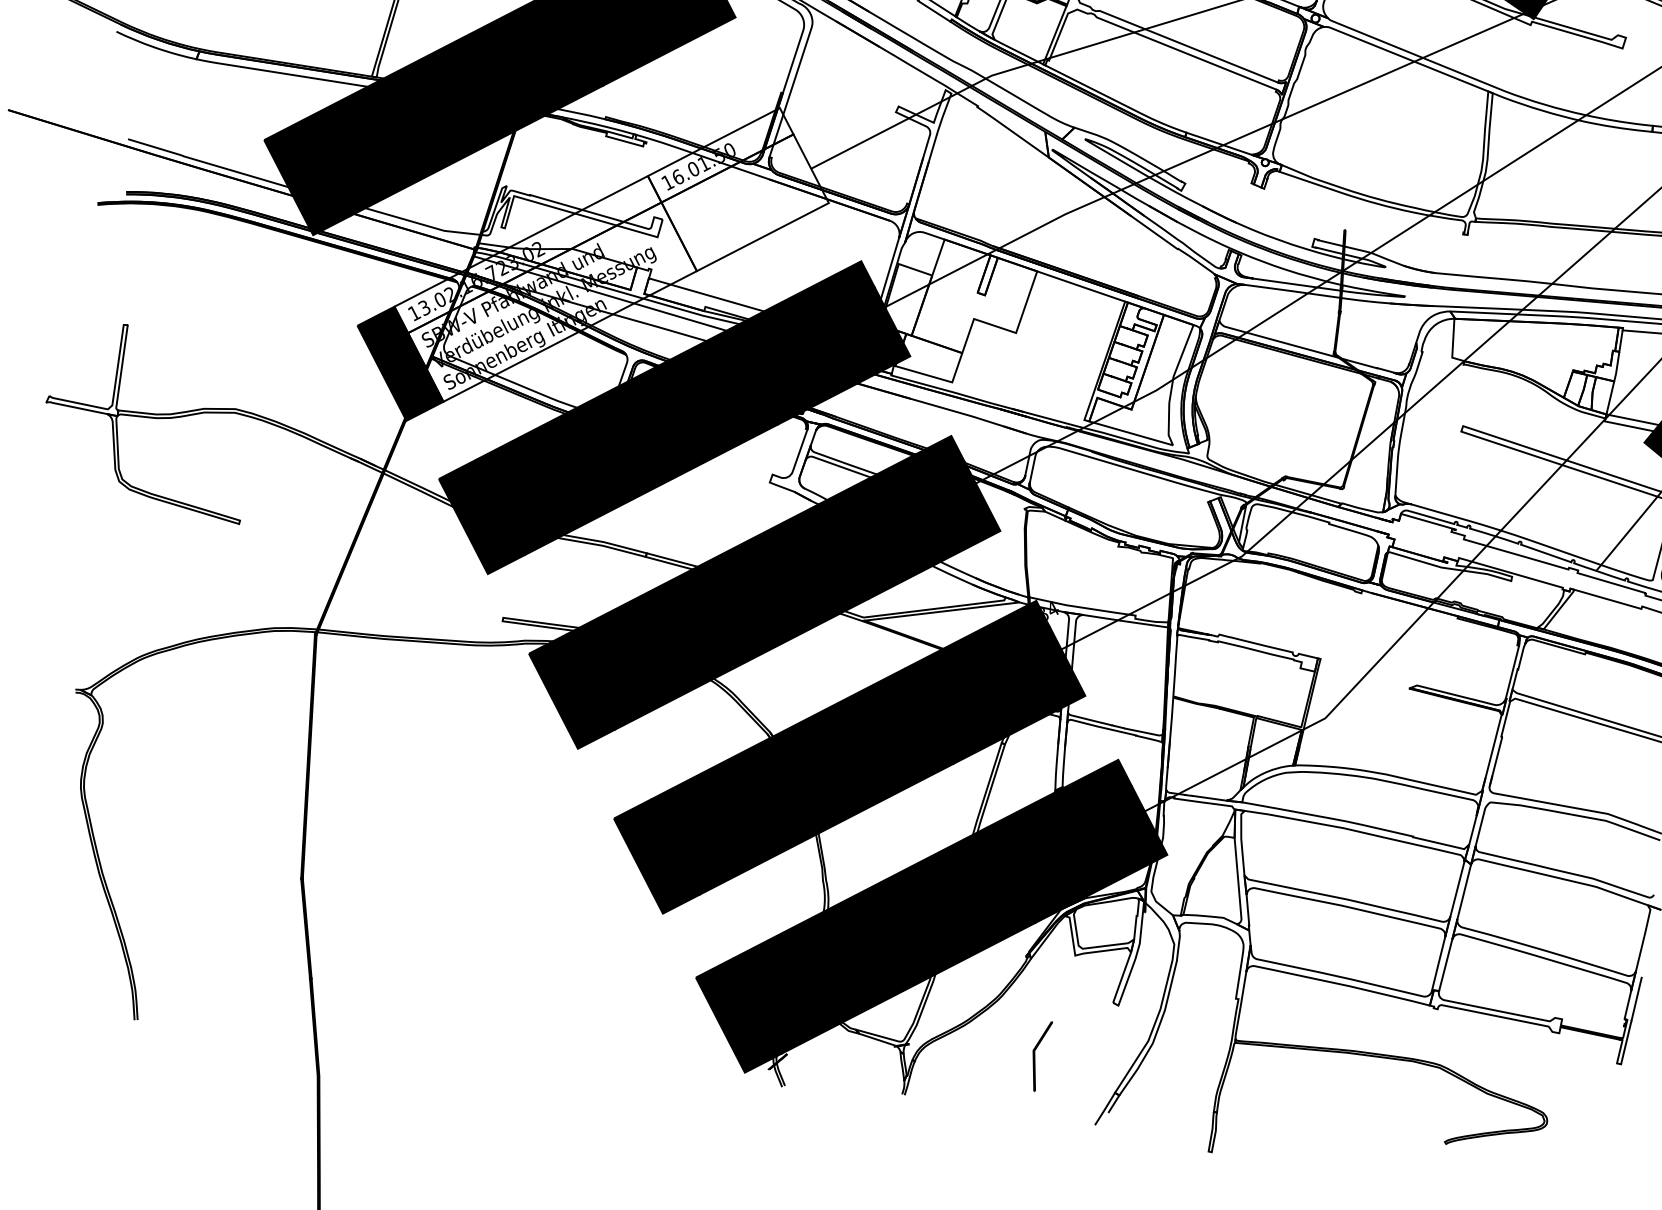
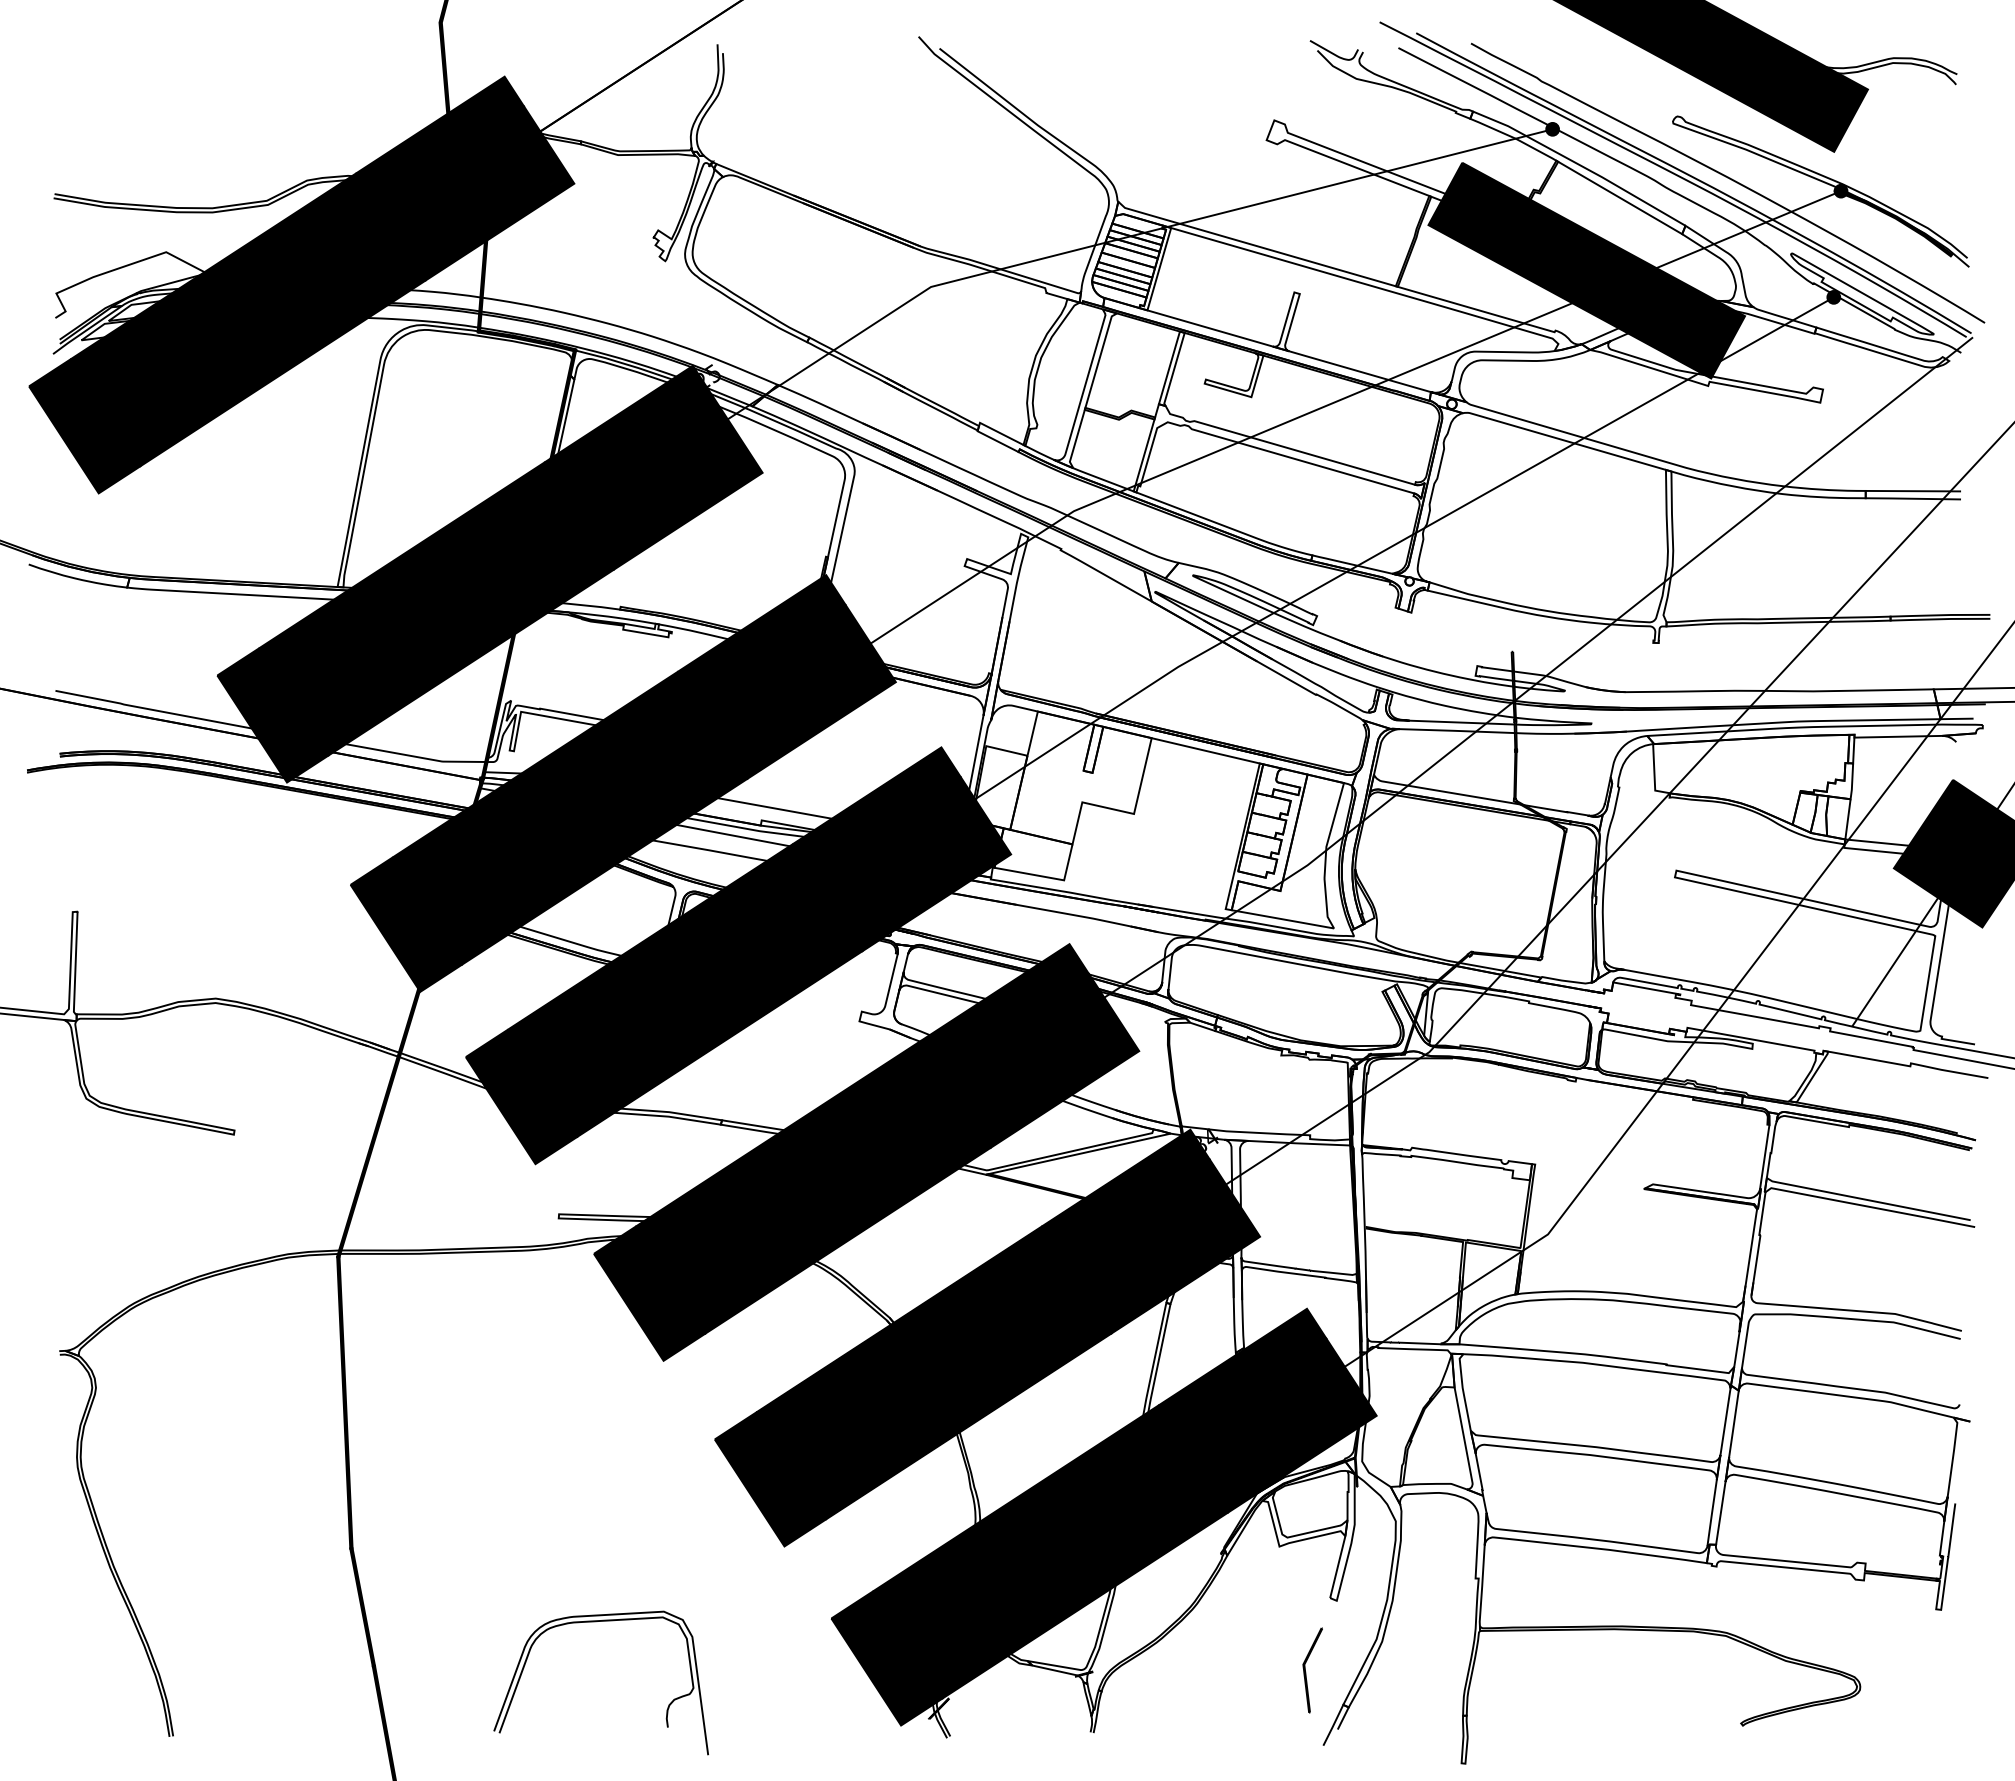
fill: (611, 254) -> (643, 769), added
part: (499, 961) -> (596, 1622), added
part: (1035, 1057) -> (1306, 1672), moved

